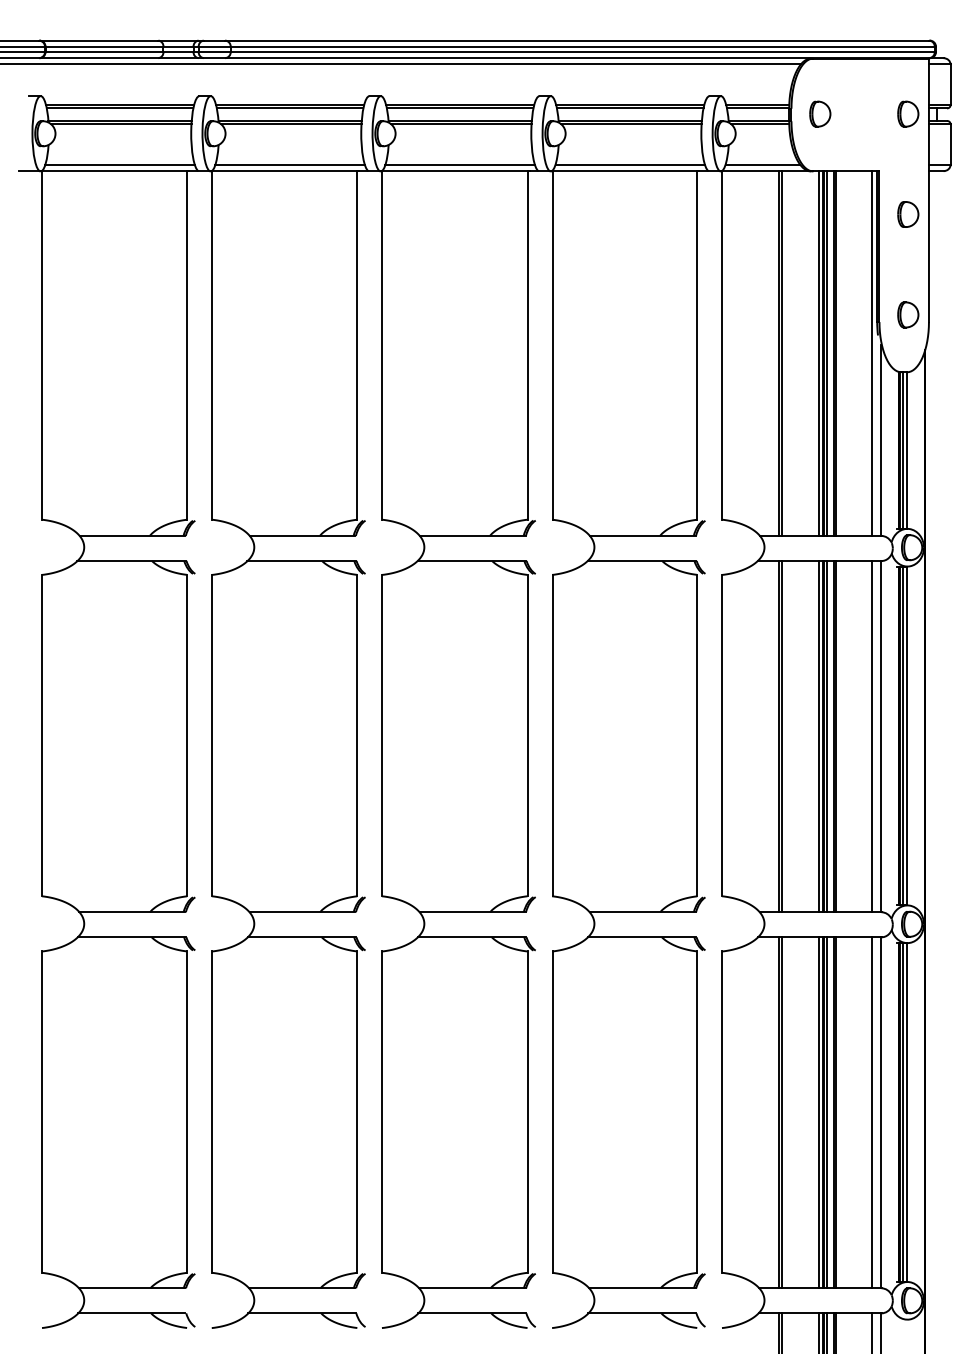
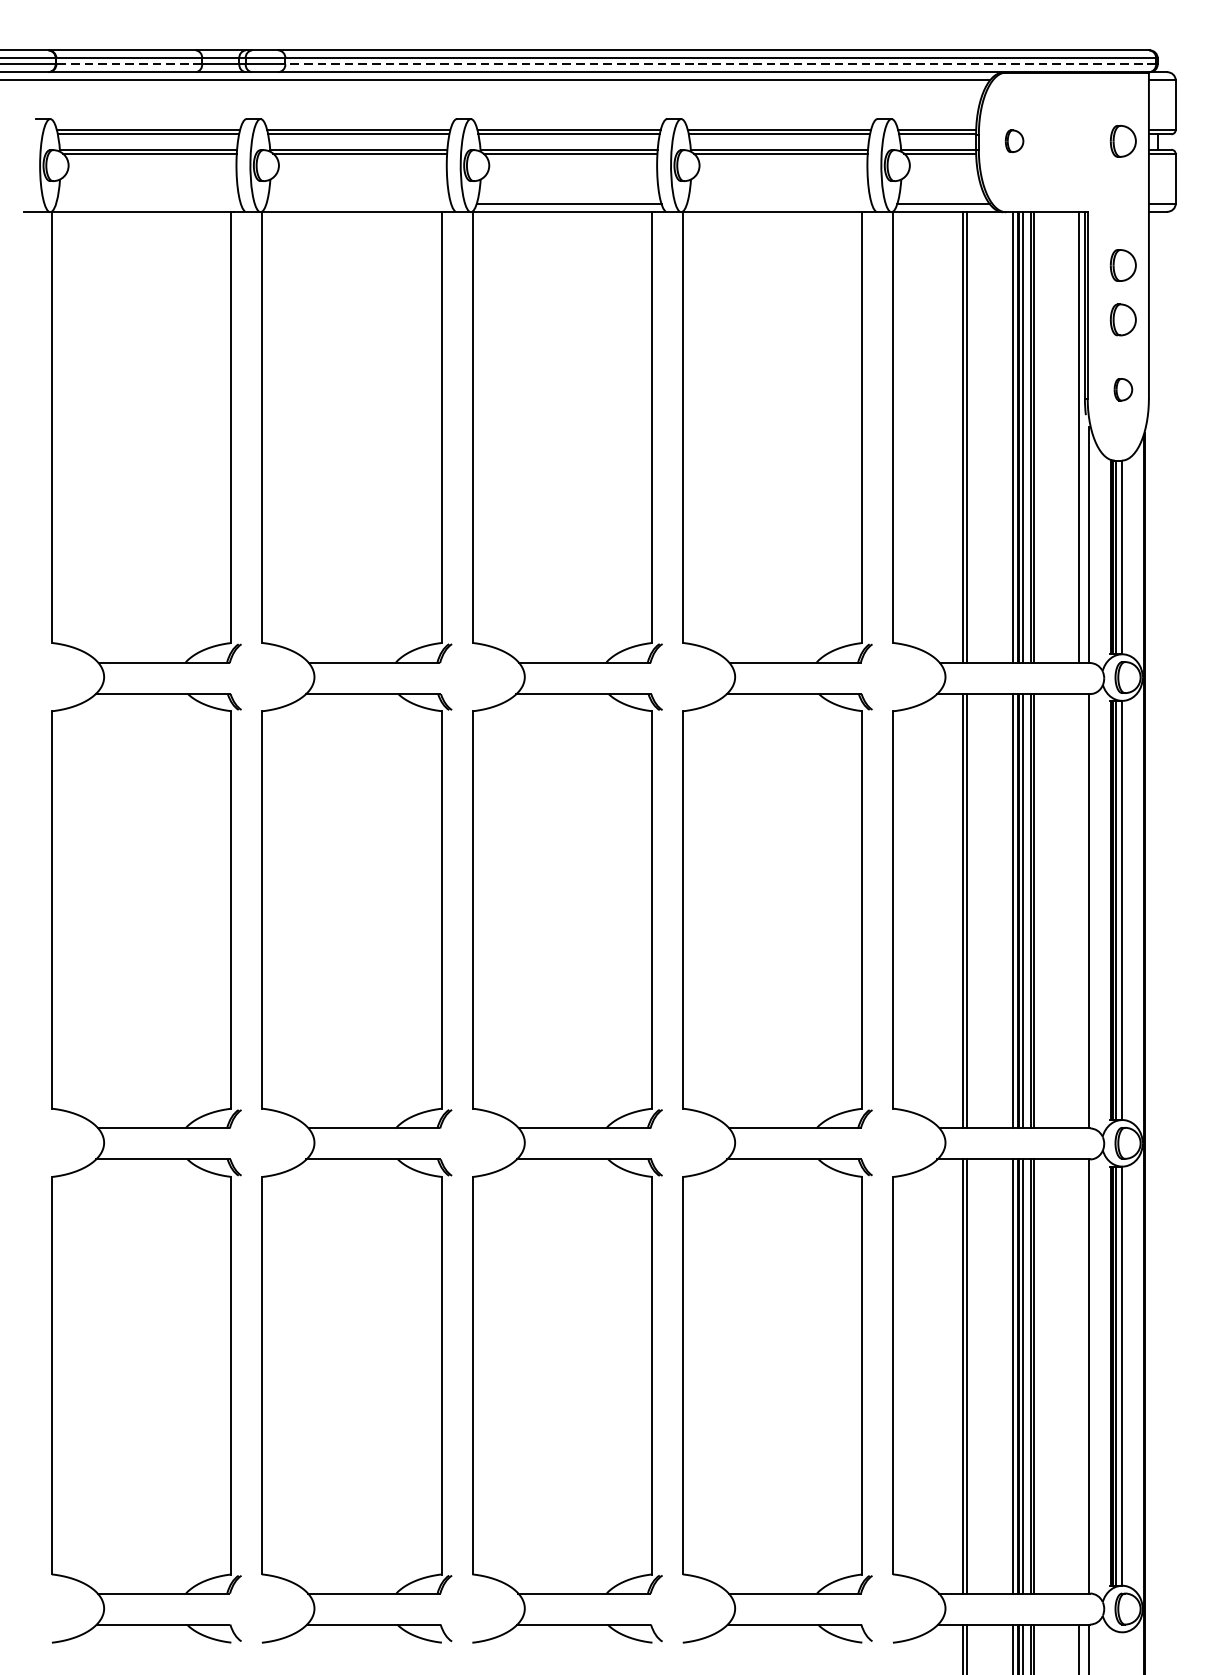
line: (104, 51) -> (129, 63), solid -> dashed
line: (582, 51) -> (720, 63), solid -> dashed
part: (820, 113) -> (1014, 140), size x0.7
line: (119, 164) -> (147, 203), removed
line: (289, 164) -> (358, 203), removed
line: (629, 164) -> (778, 203), removed
part: (908, 258) -> (1123, 319), added
part: (908, 314) -> (1123, 389), size x0.7
line: (872, 736) -> (1079, 911), removed
line: (872, 1112) -> (1079, 1376), removed

